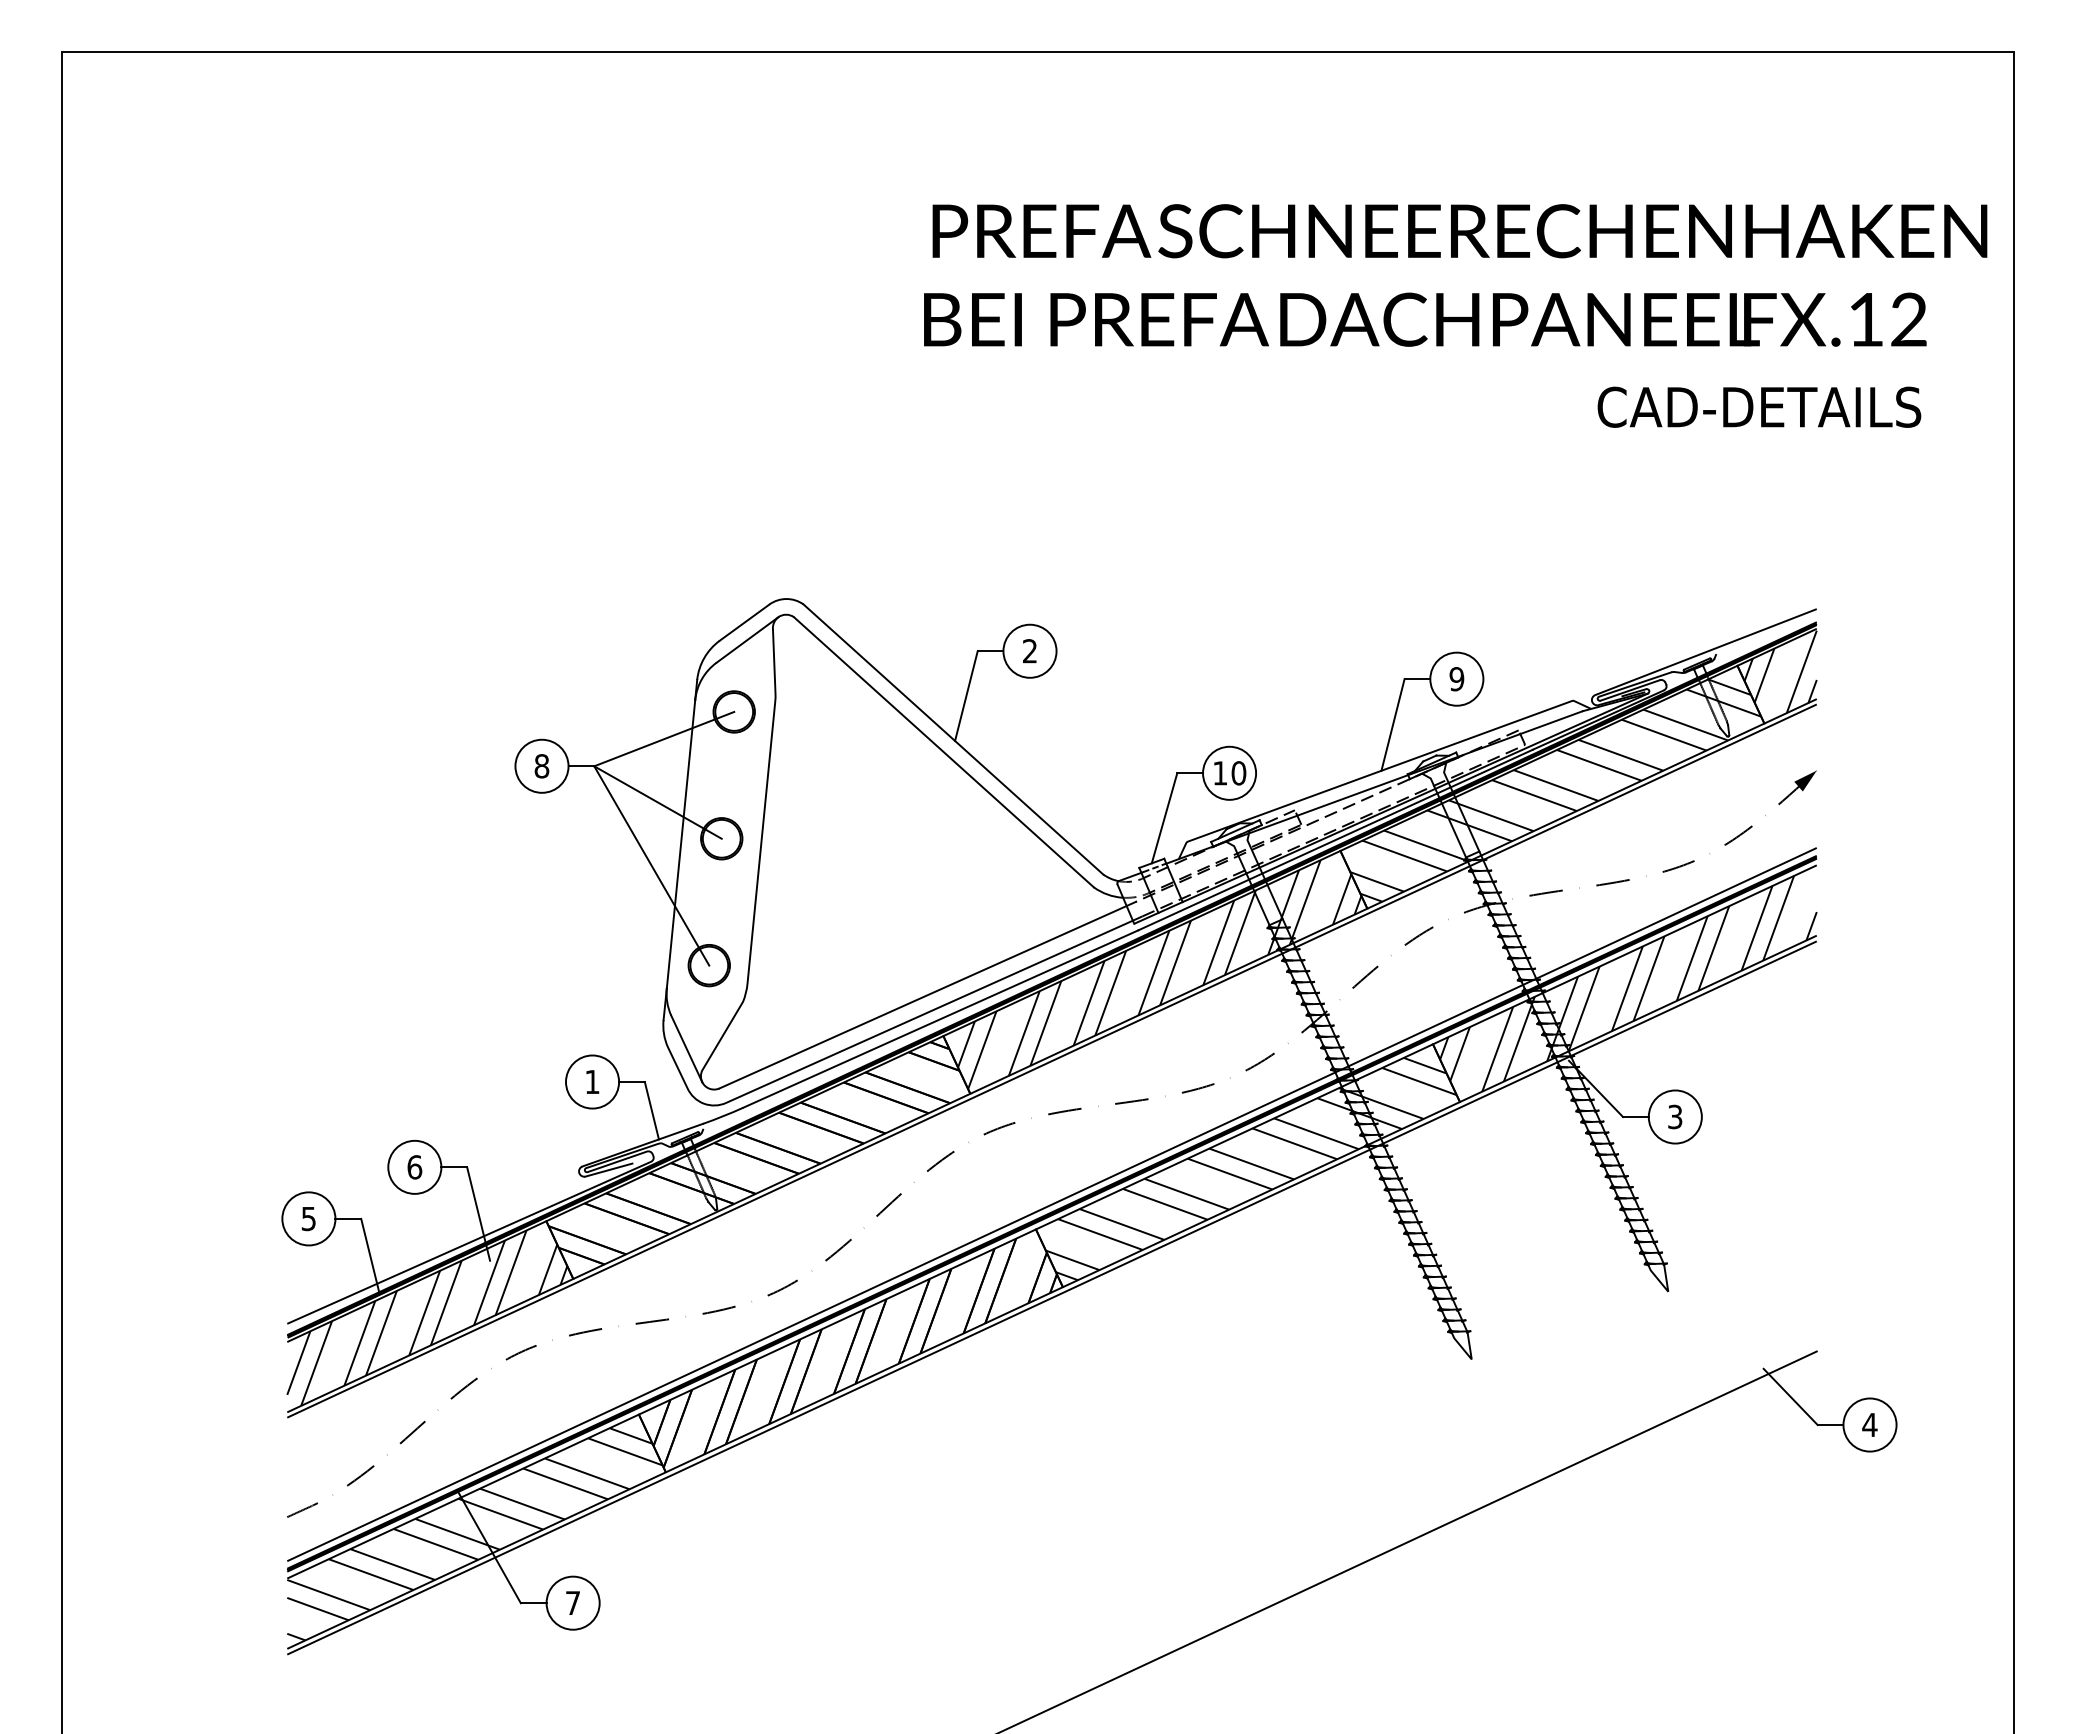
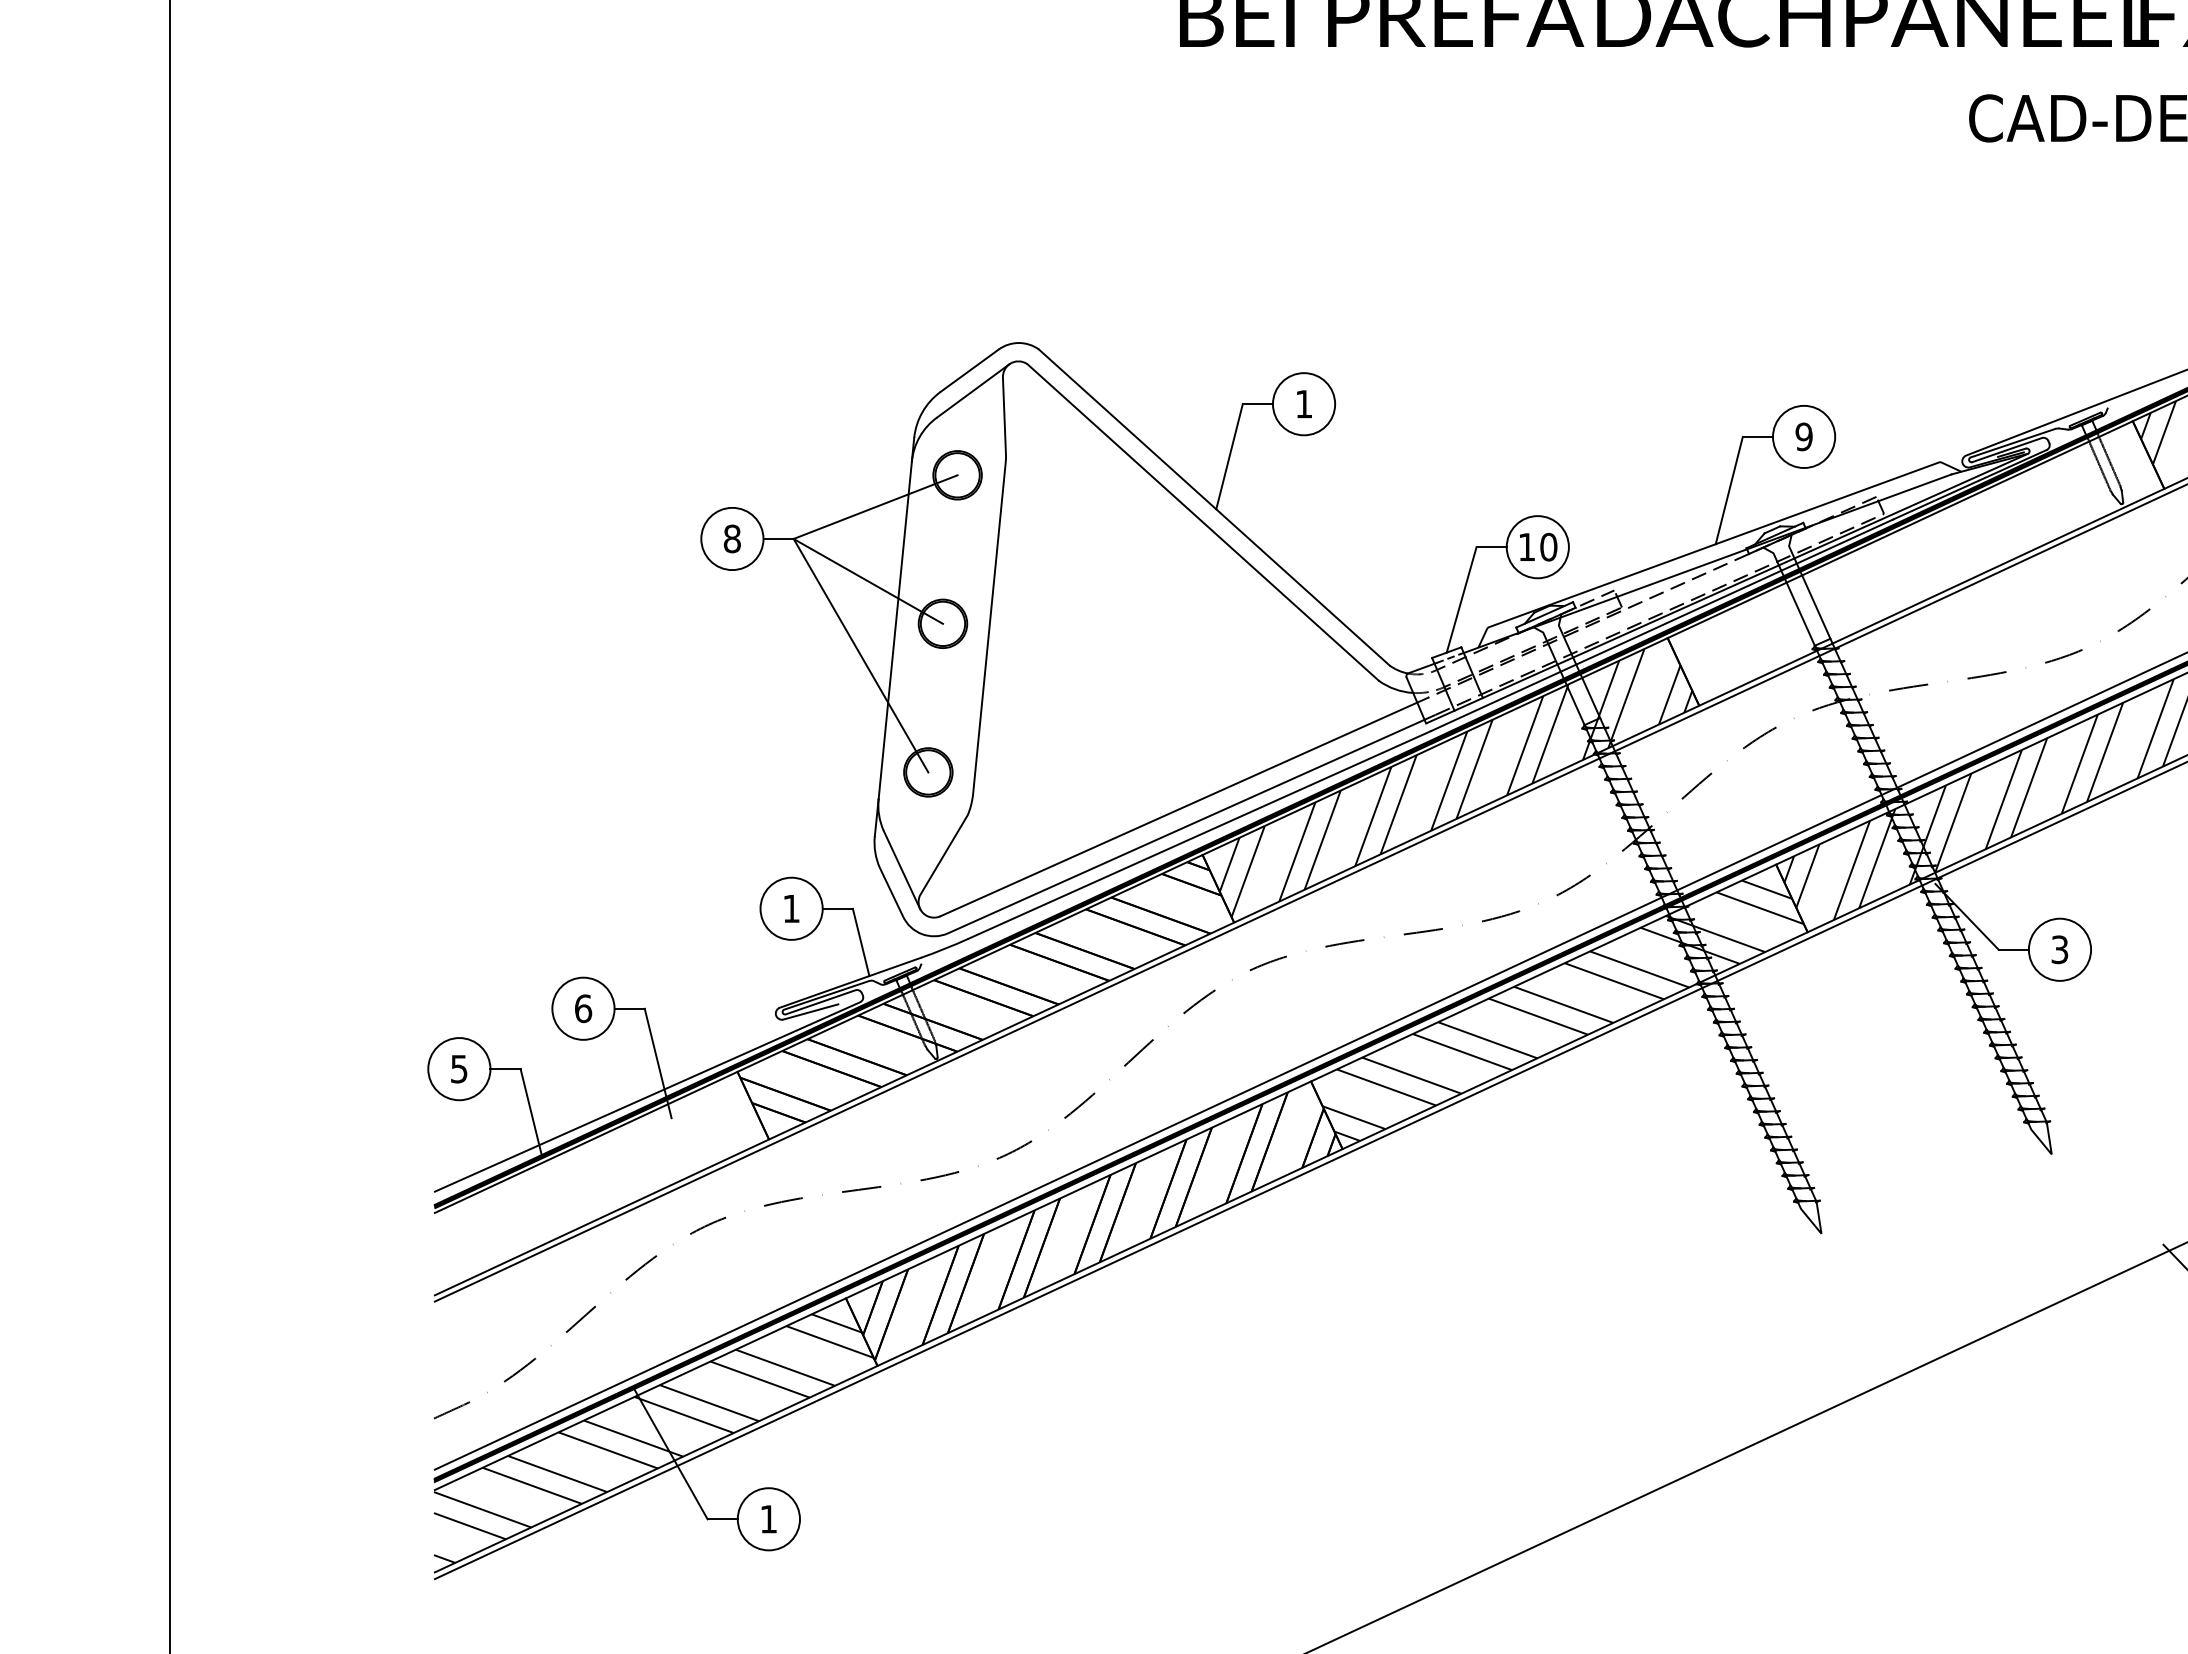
text: (1029, 651) -> (1303, 404), 2 -> 1
hatch: (1555, 790) -> (1919, 567), removed
hatch: (427, 1317) -> (598, 1184), removed
text: (572, 1602) -> (768, 1518), 7 -> 1

